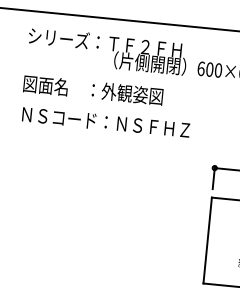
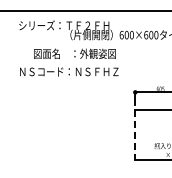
text: (92, 89) -> (74, 53), moved
line: (207, 241) -> (135, 135), solid -> dashed

